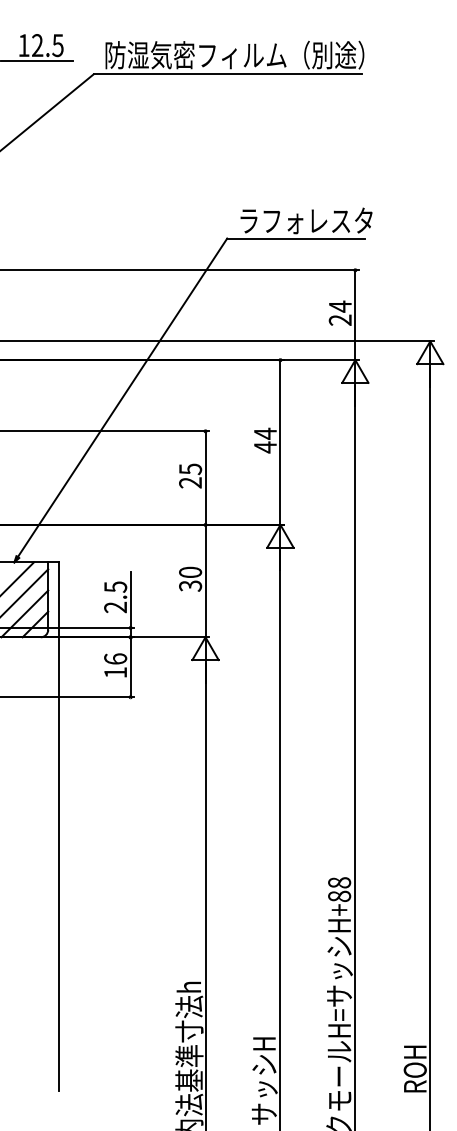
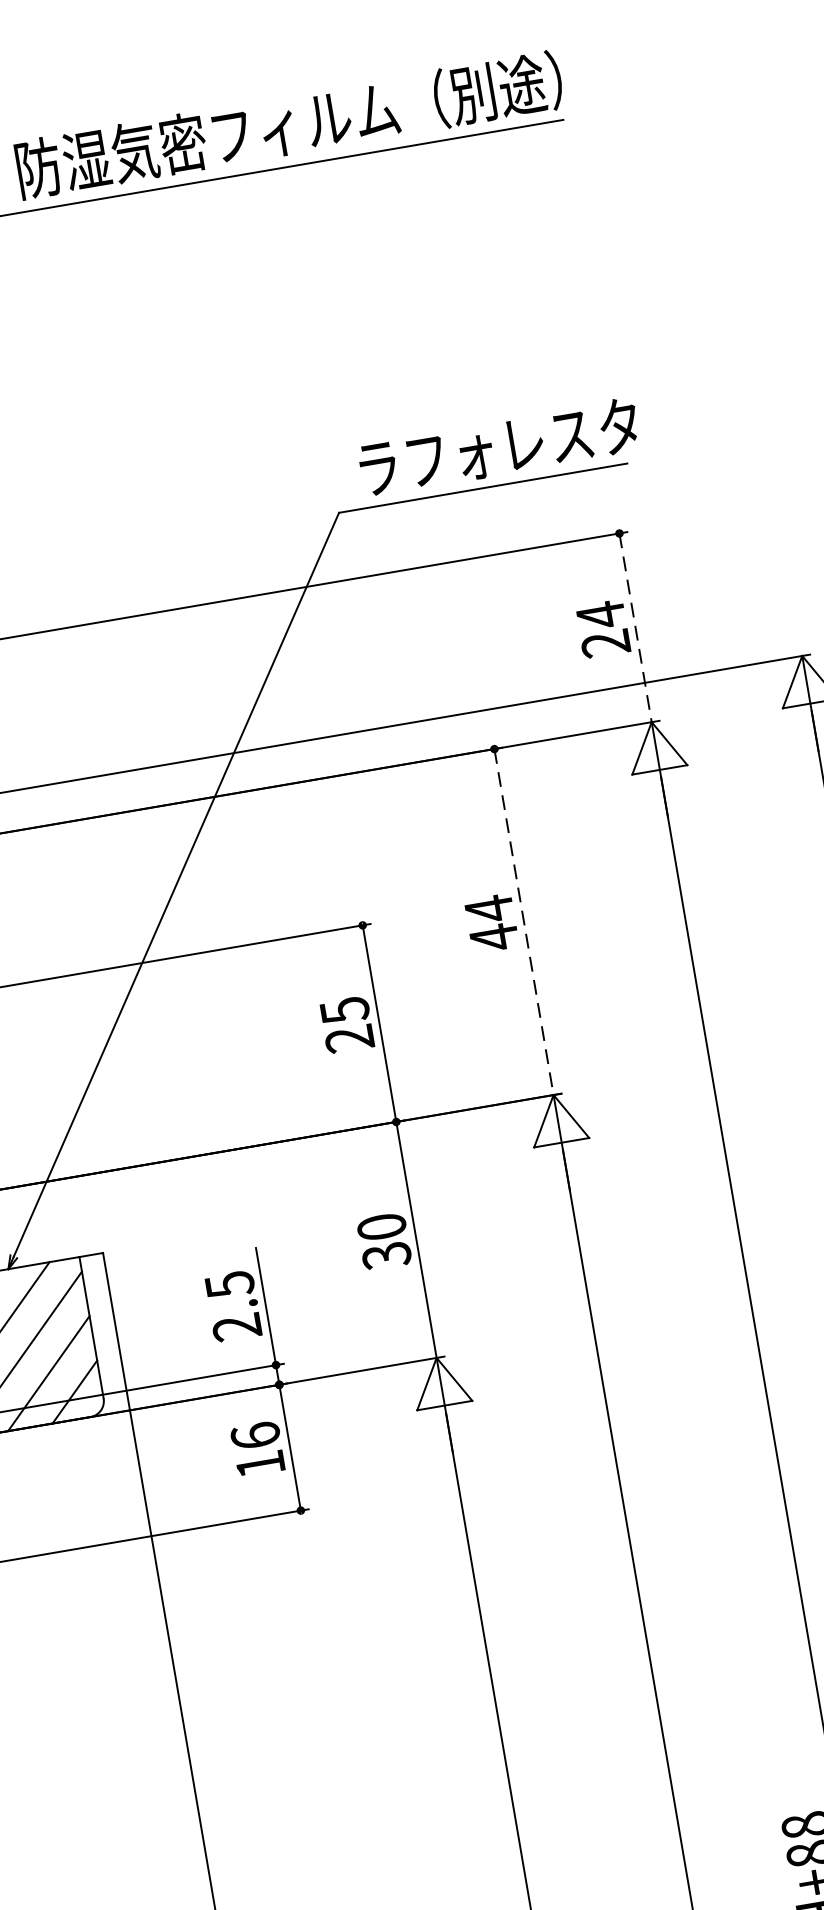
line: (355, 315) -> (635, 628), solid -> dashed
line: (280, 443) -> (524, 924), solid -> dashed

